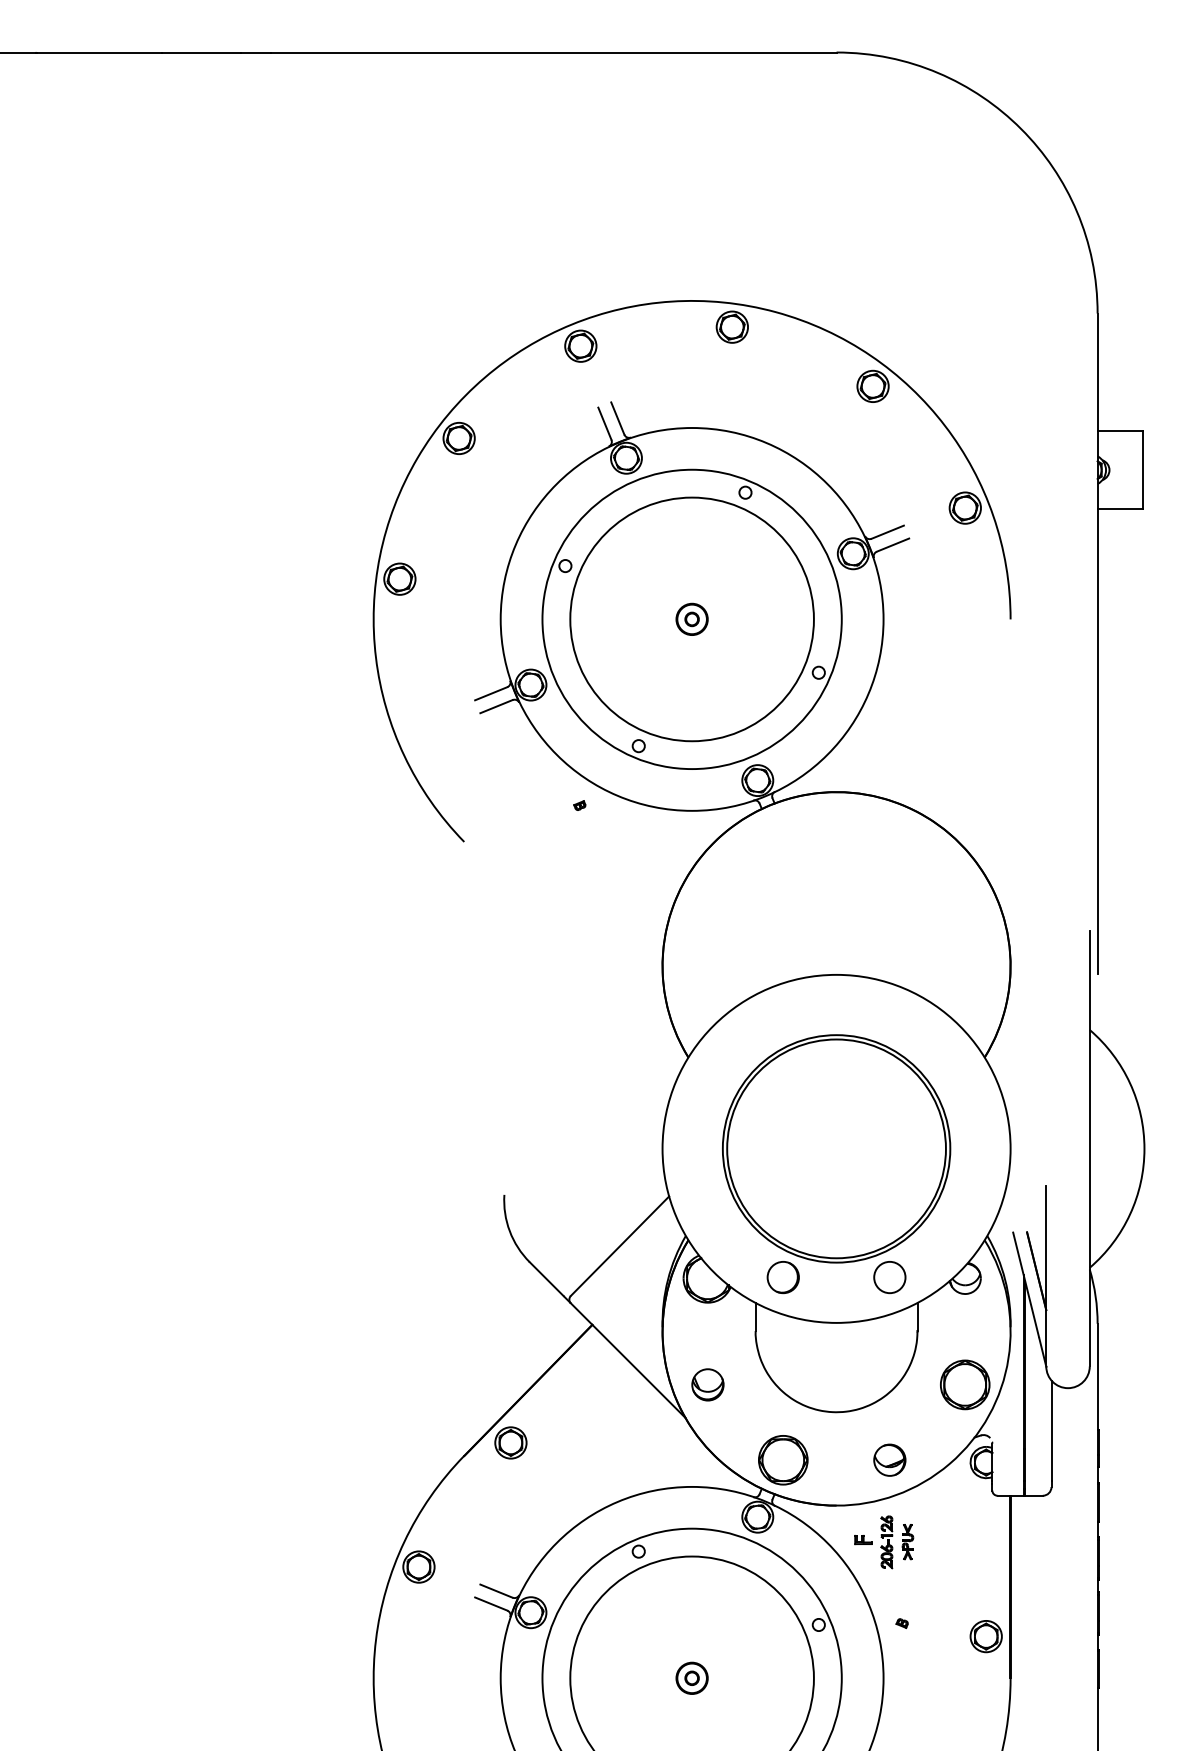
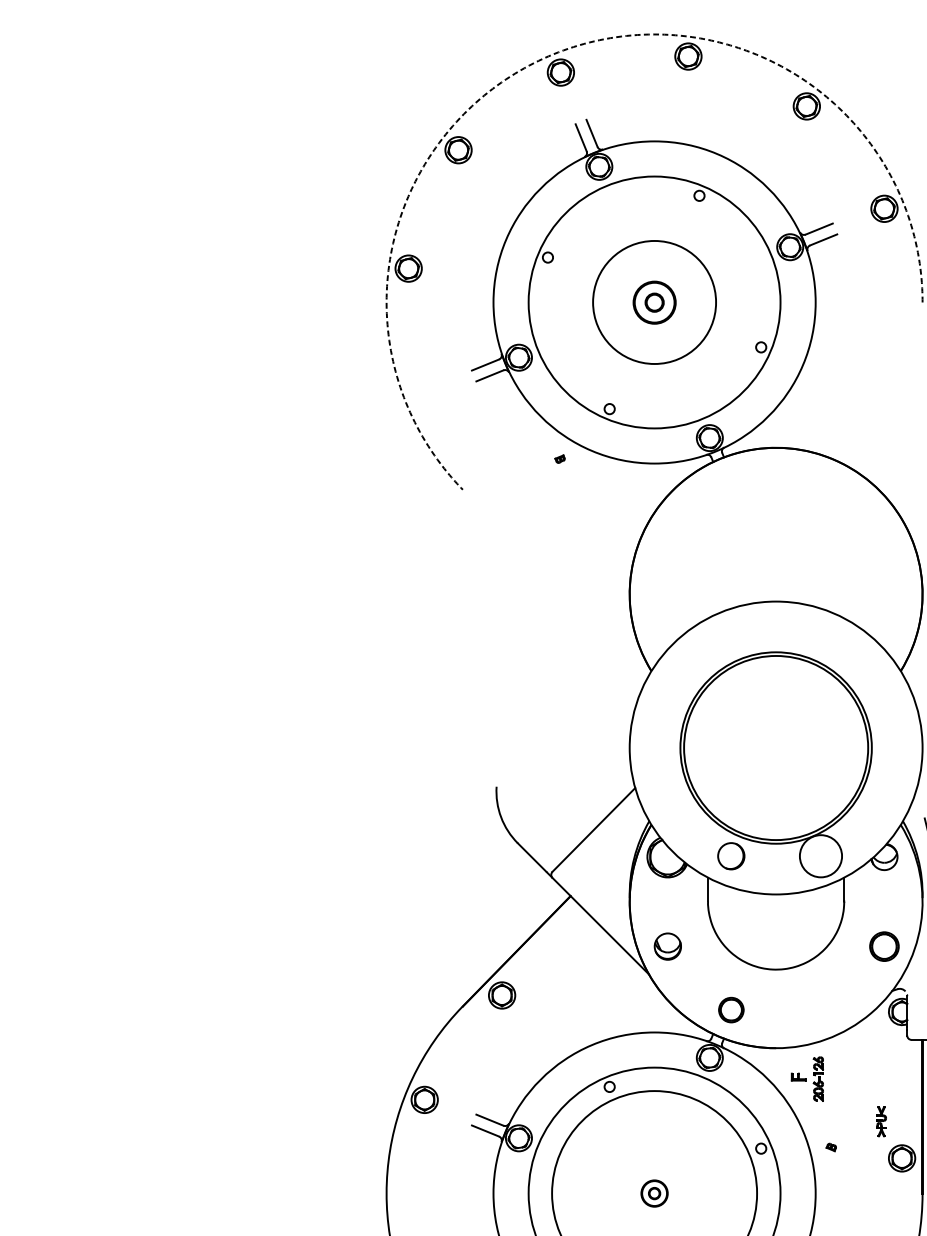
arc: (571, 324) -> (553, 54), solid -> dashed
part: (691, 618) -> (654, 301), size x1.6
circle: (691, 619) -> (654, 302), size x0.6
circle: (889, 1277) -> (820, 856), size x1.6
part: (965, 1384) -> (884, 946), size x0.7
part: (889, 1459) -> (820, 1009), removed
part: (783, 1460) -> (731, 1010), size x0.6
part: (907, 1542) -> (881, 1122), moved

